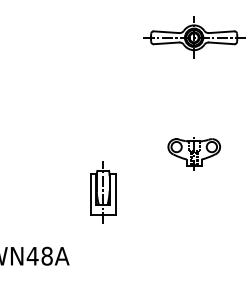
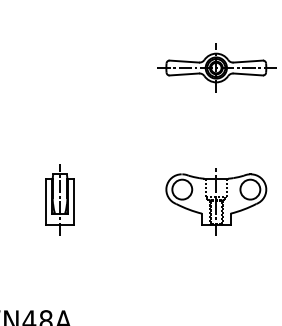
part: (194, 153) -> (216, 202), size x1.67
part: (103, 192) -> (60, 199), moved

